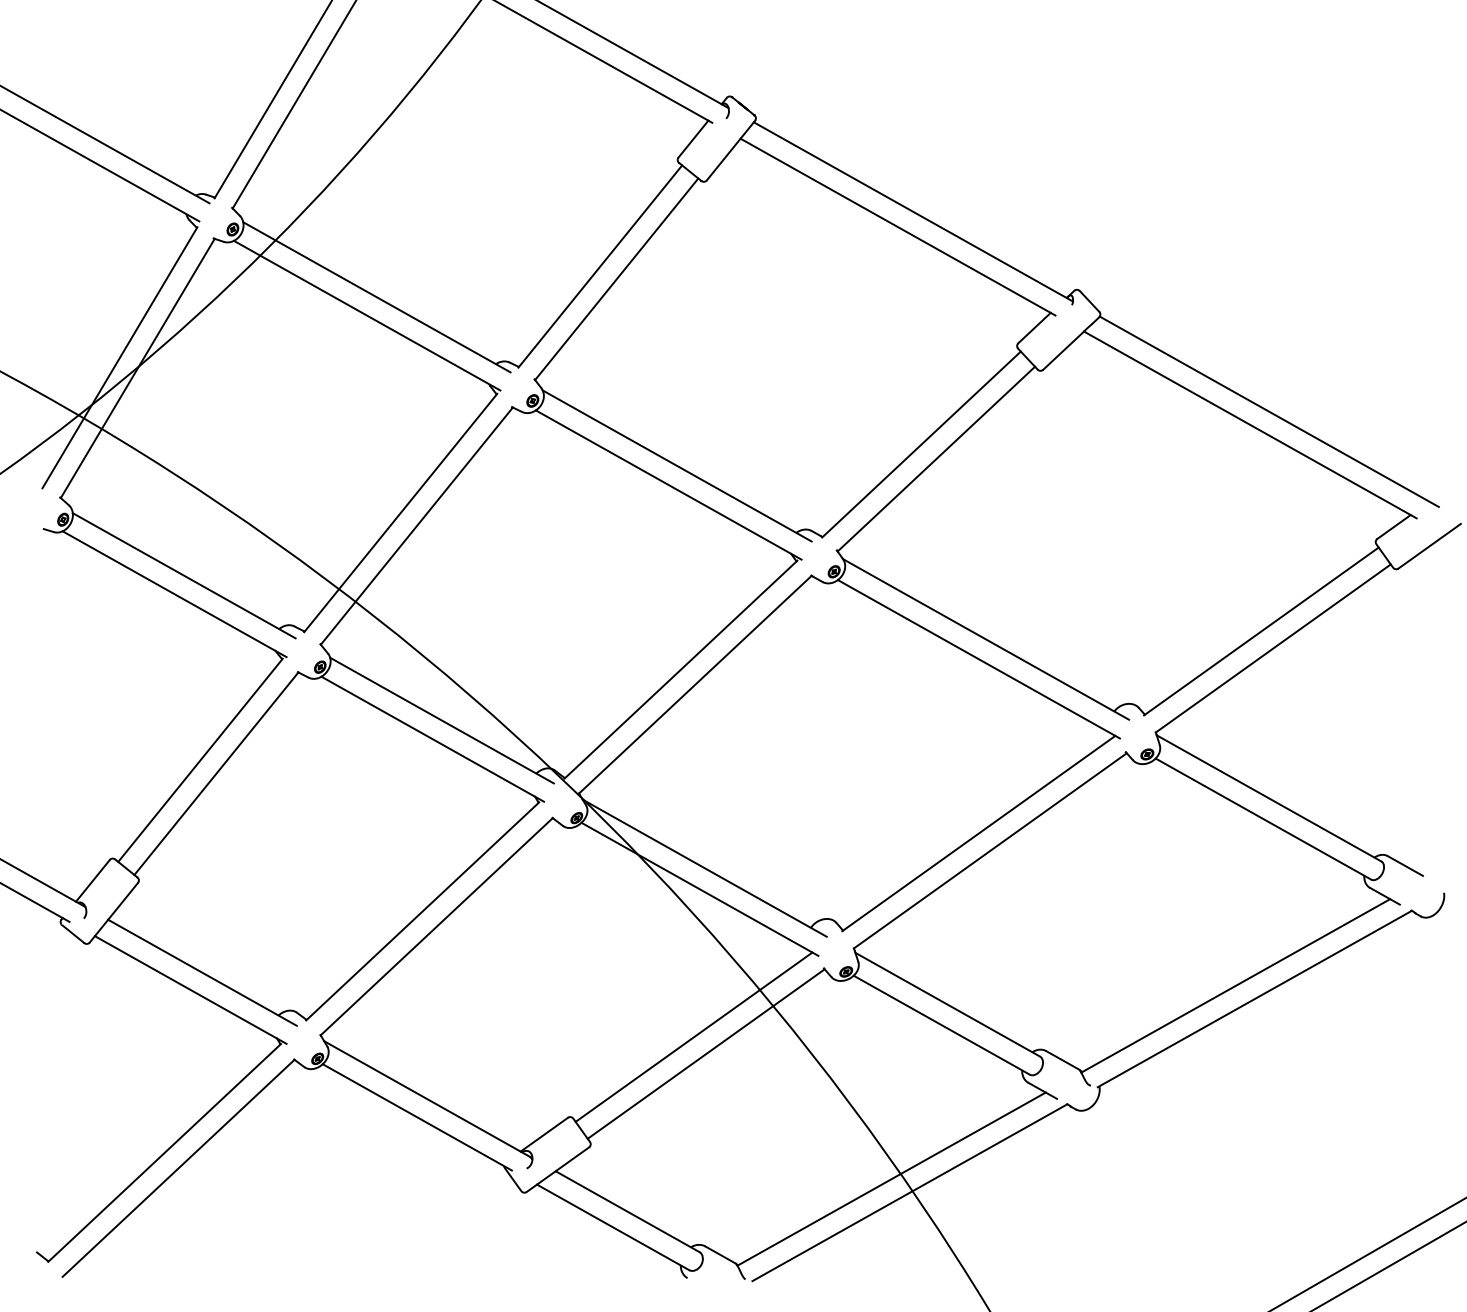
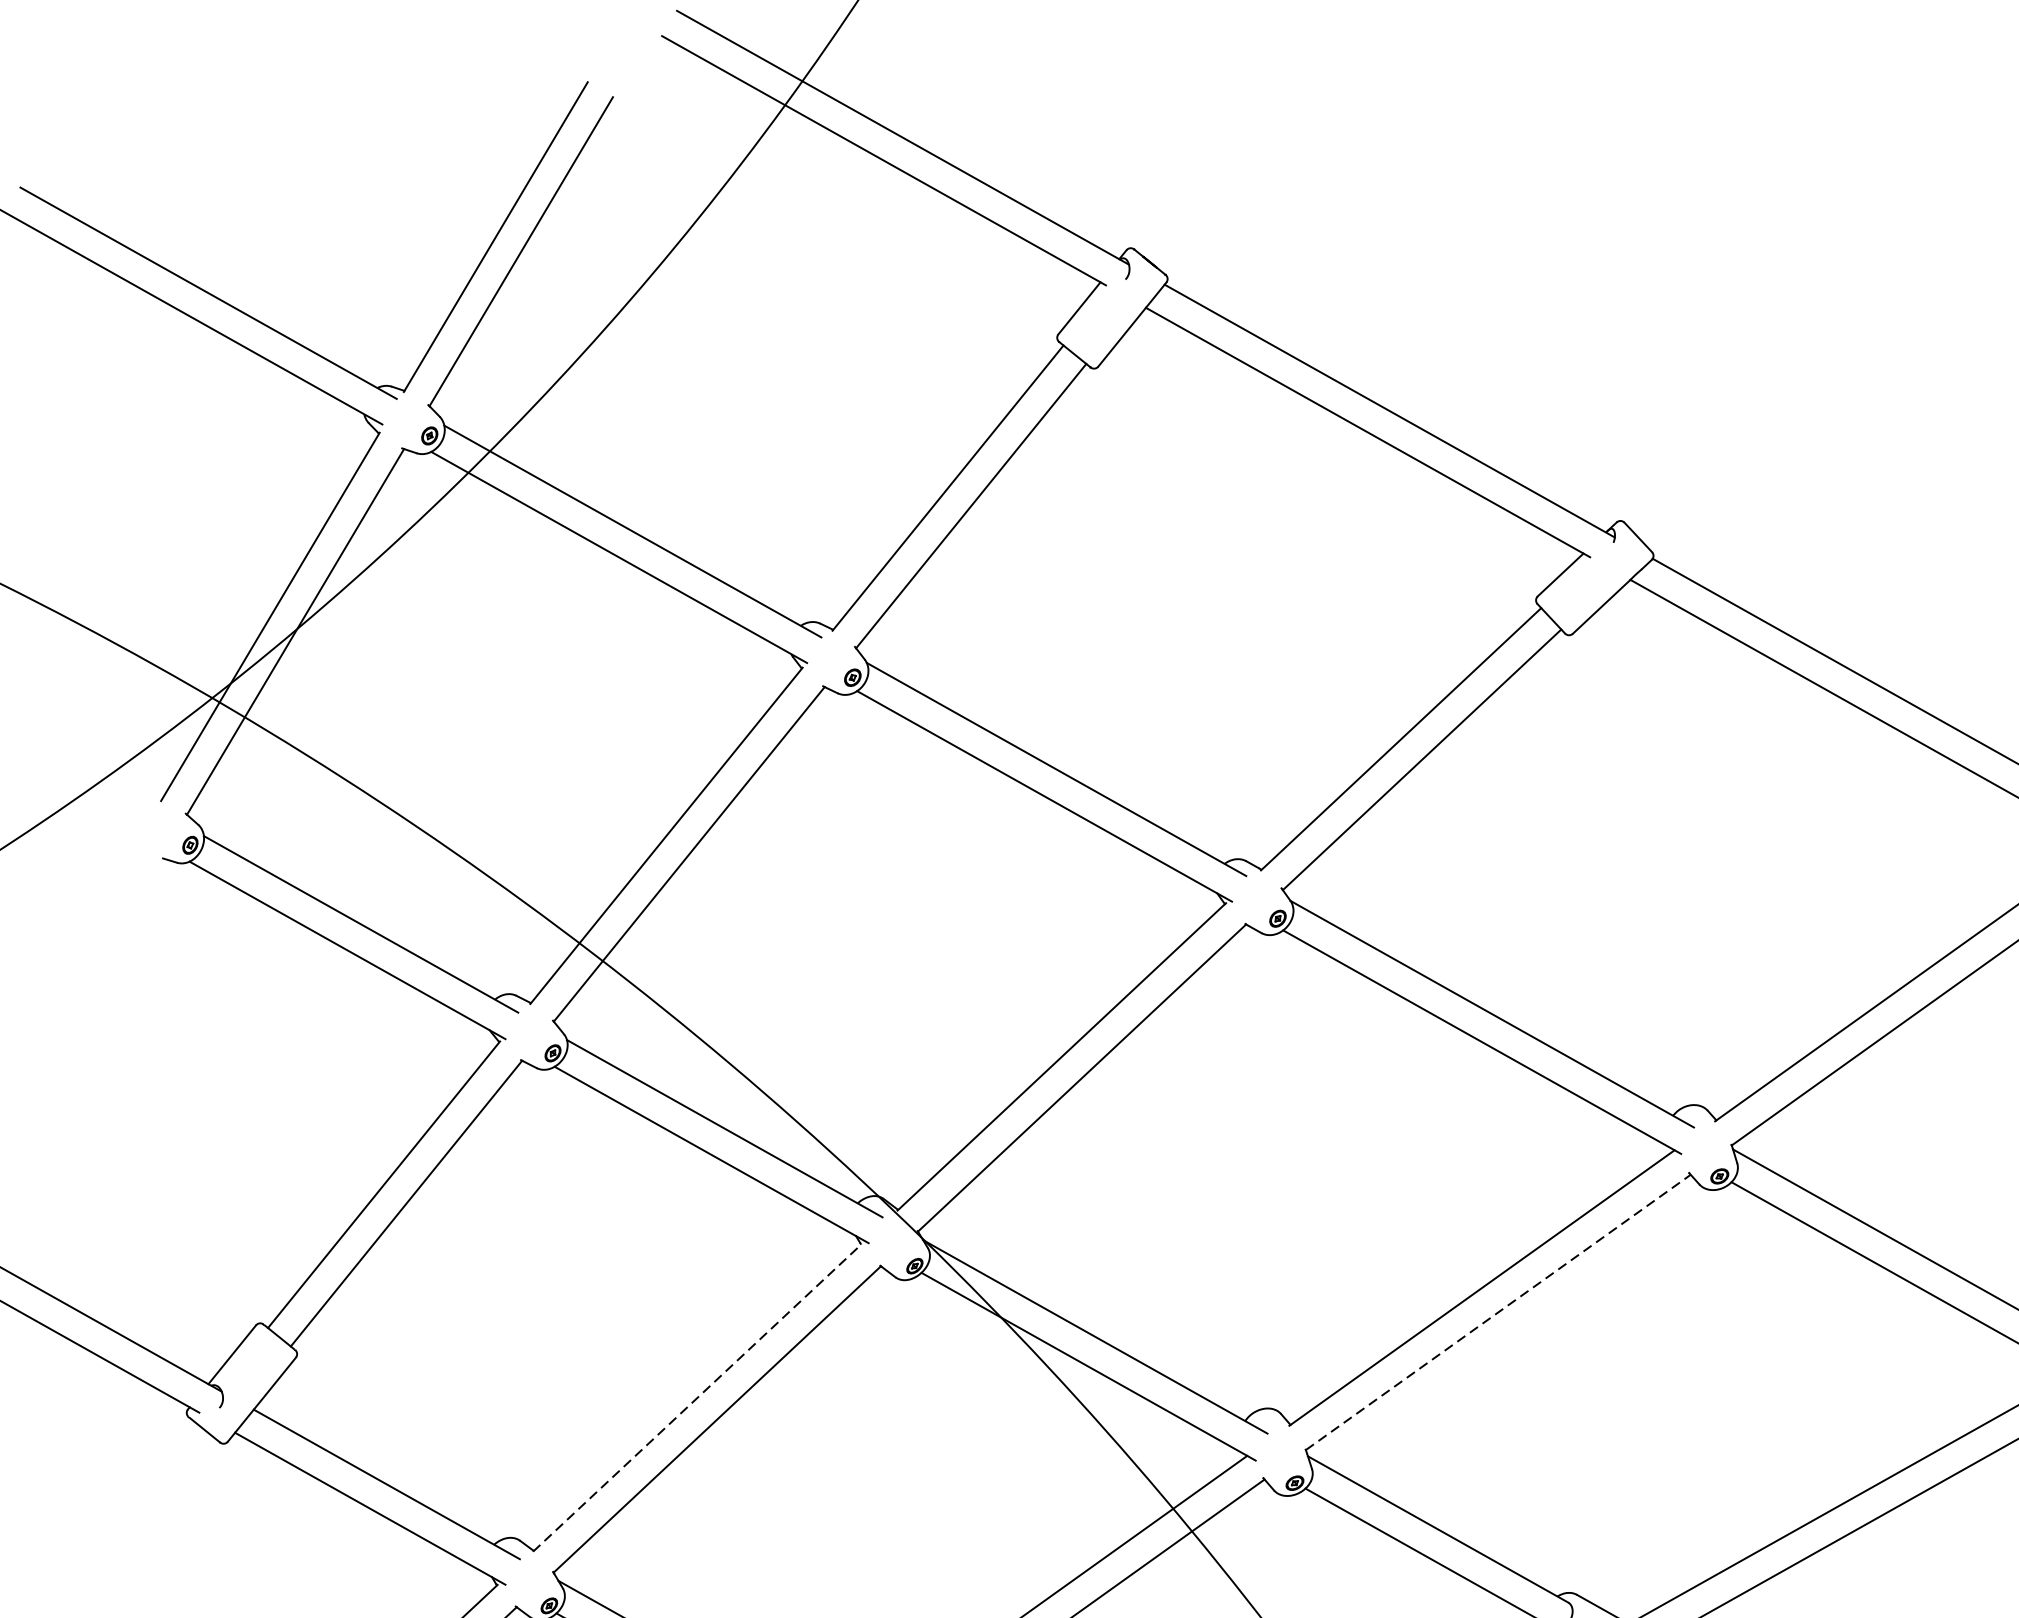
line: (990, 850) -> (1498, 1311), solid -> dashed
line: (422, 911) -> (697, 1397), solid -> dashed

